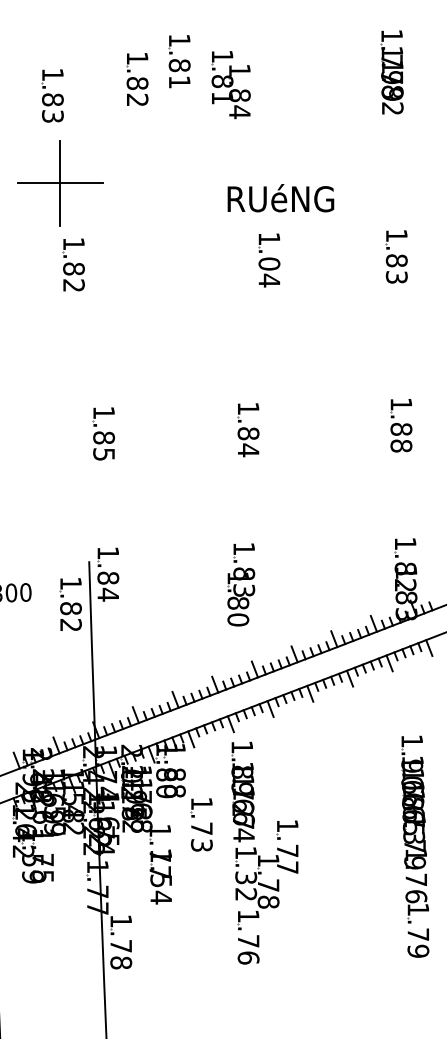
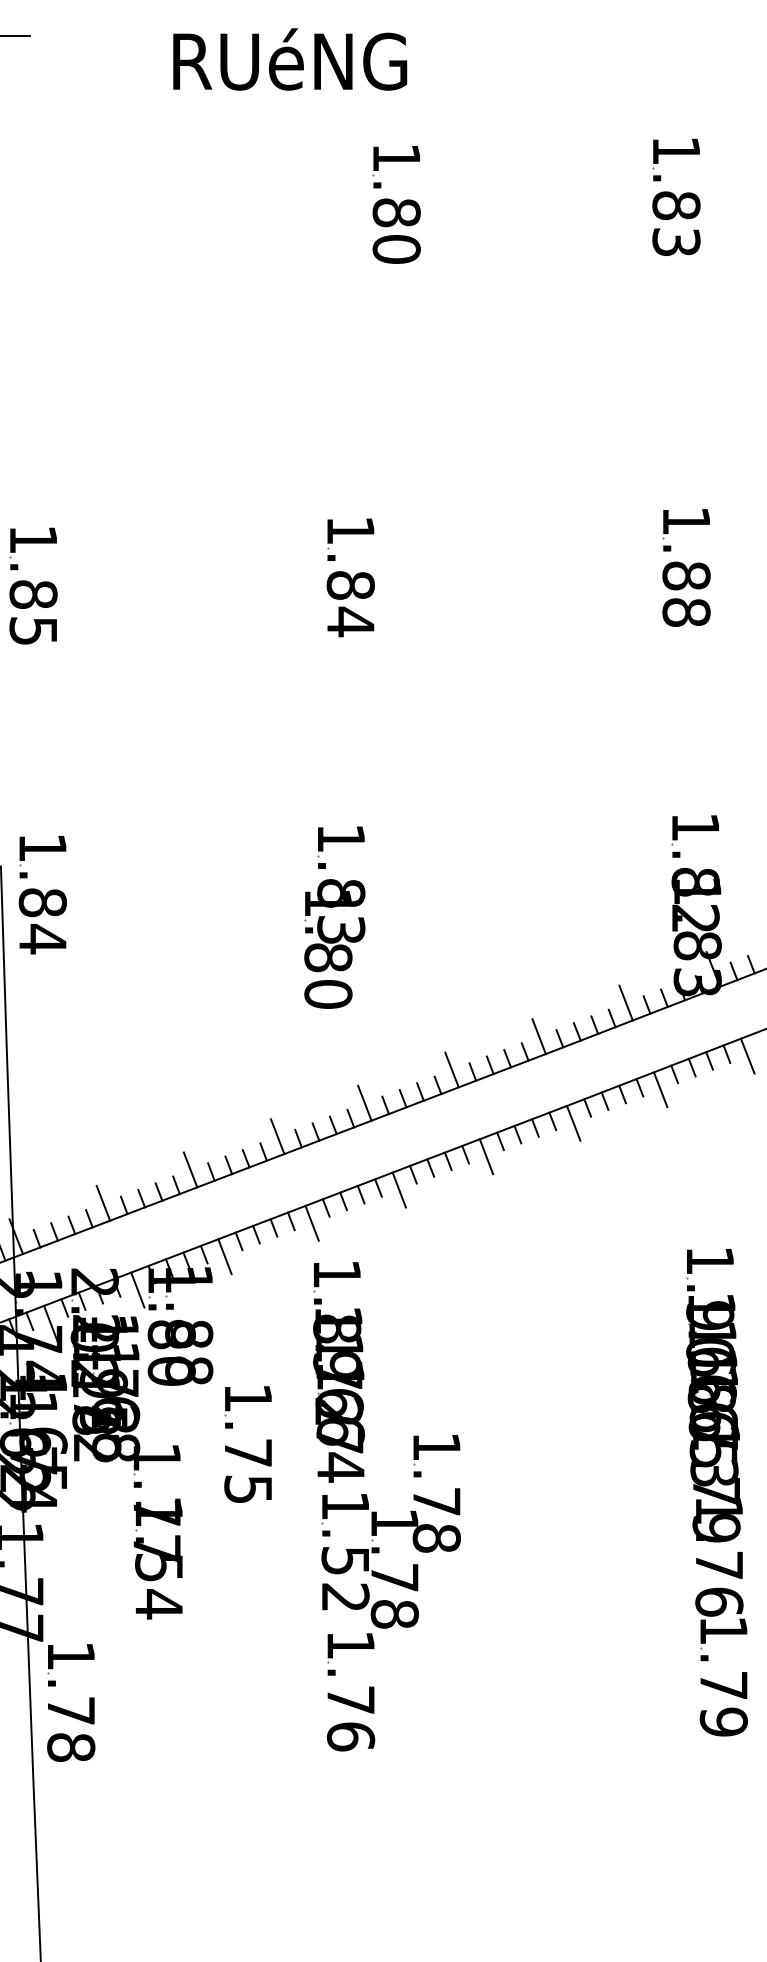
text: (280, 198) -> (289, 60), moved
text: (269, 272) -> (396, 231), 1.04 -> 1.80
text: (201, 845) -> (247, 1489), 1.73 -> 1.75
text: (287, 867) -> (436, 1538), 1.77 -> 1.78
text: (246, 878) -> (346, 1562), 1.32 -> 1.52

